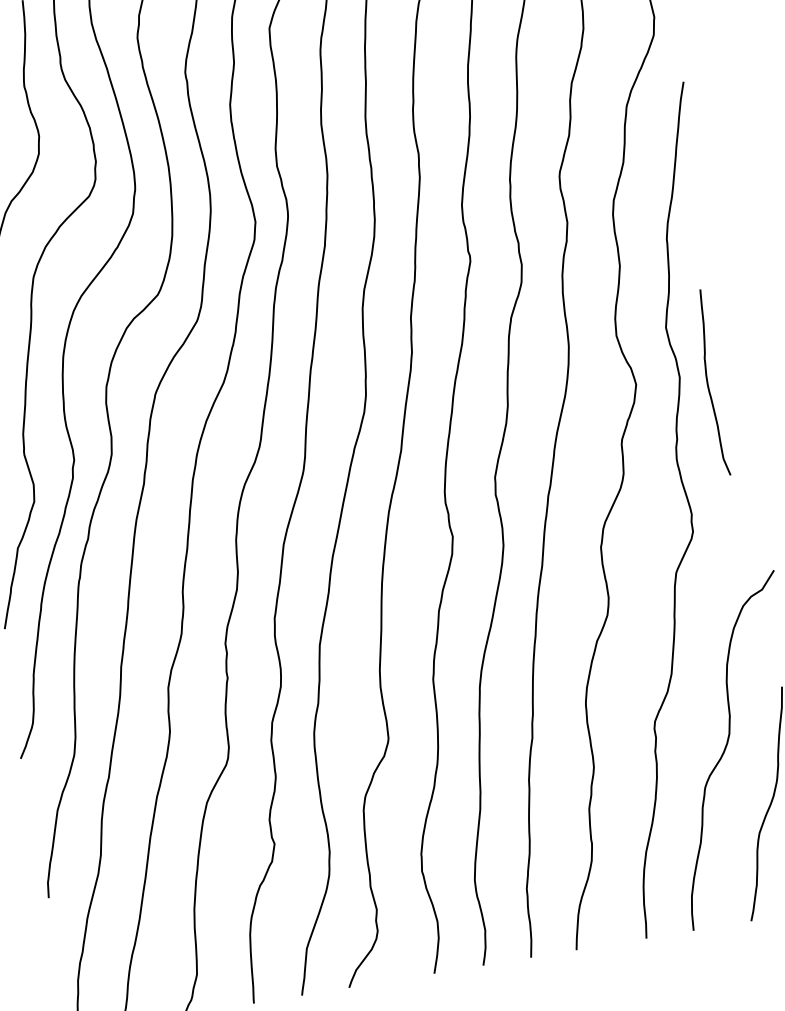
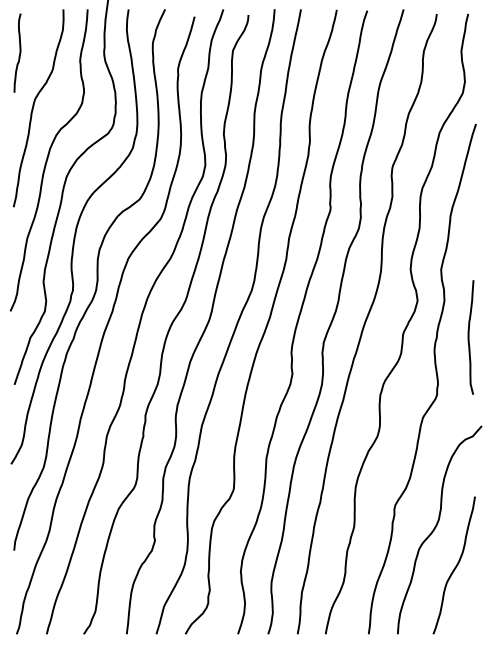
curve: (709, 383) -> (469, 337), moved

